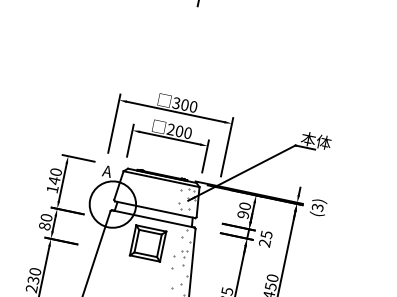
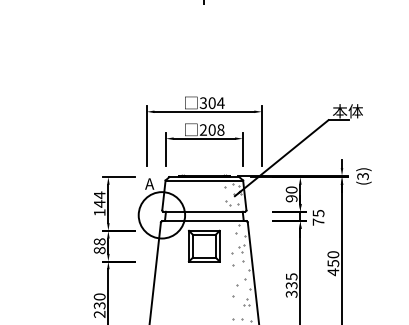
text: (193, 106) -> (220, 102), 300 -> 304
text: (187, 132) -> (220, 129), 200 -> 208
text: (55, 172) -> (99, 195), 140 -> 144
text: (46, 217) -> (99, 241), 80 -> 88
text: (264, 242) -> (318, 221), 25 -> 75

